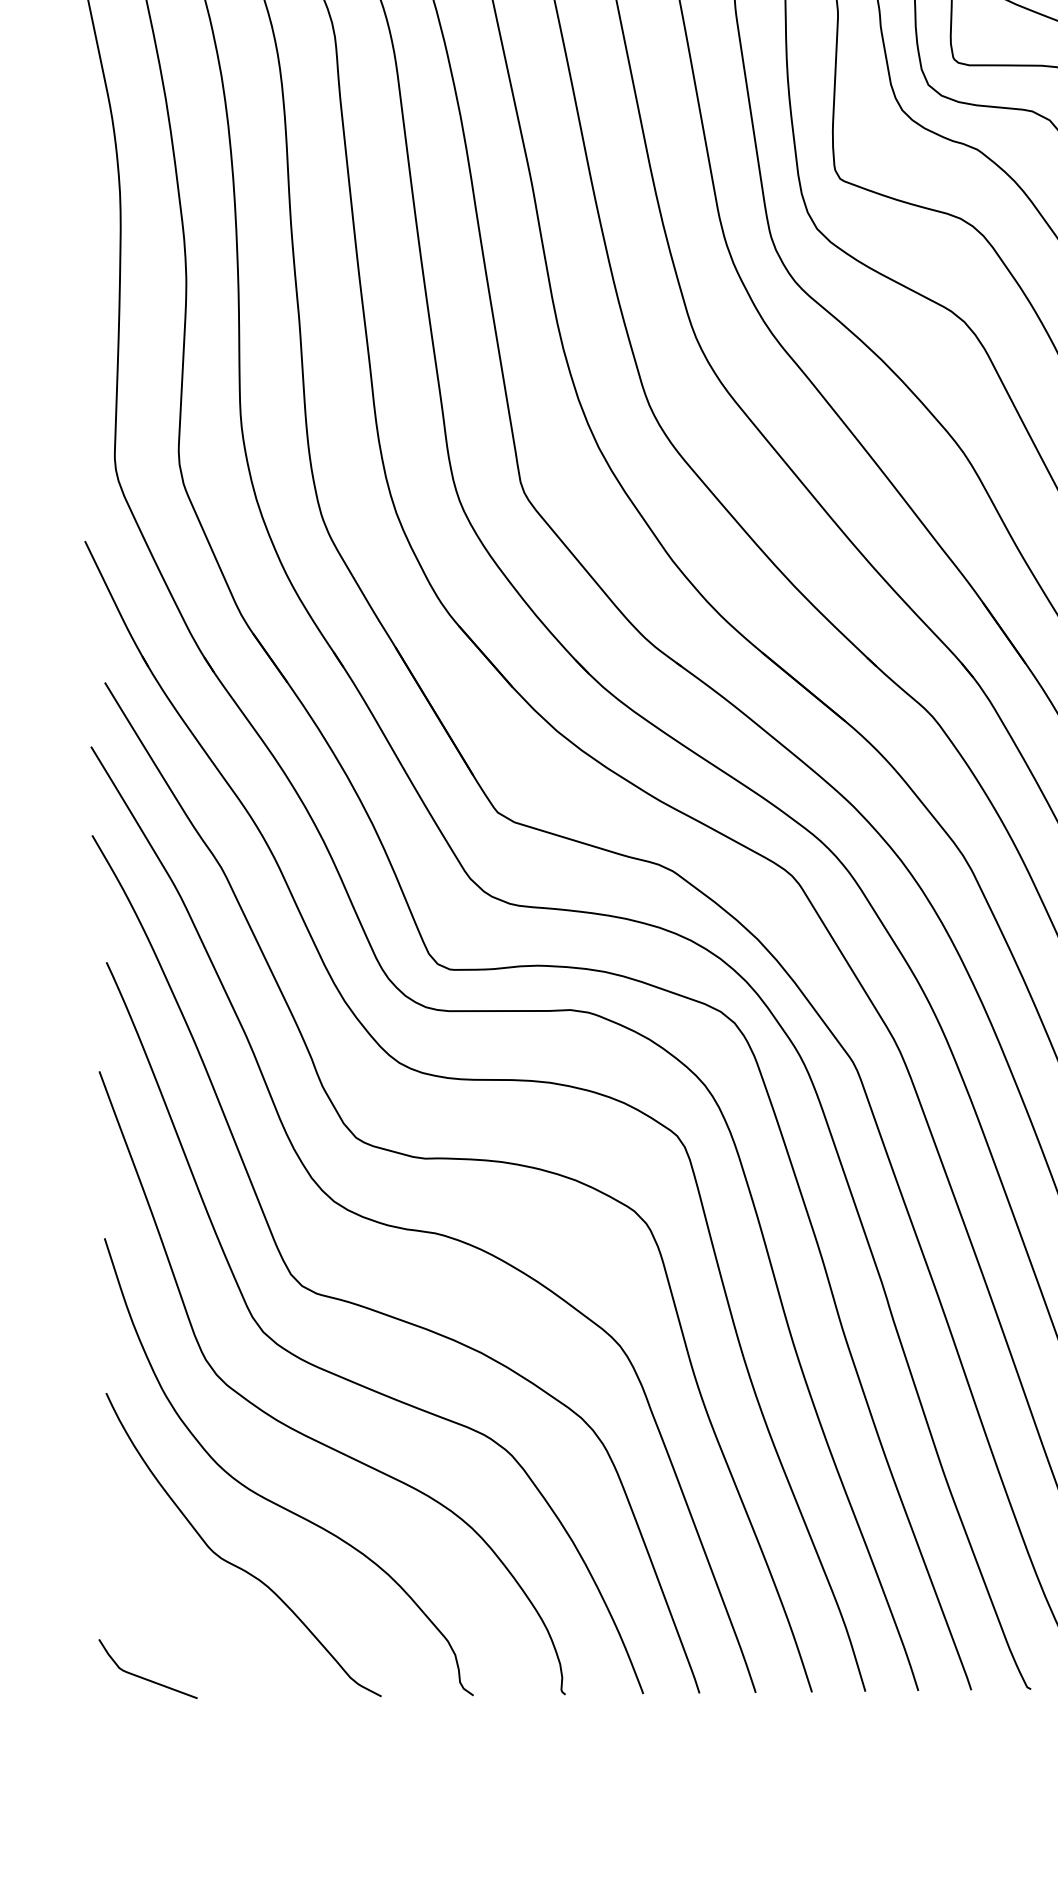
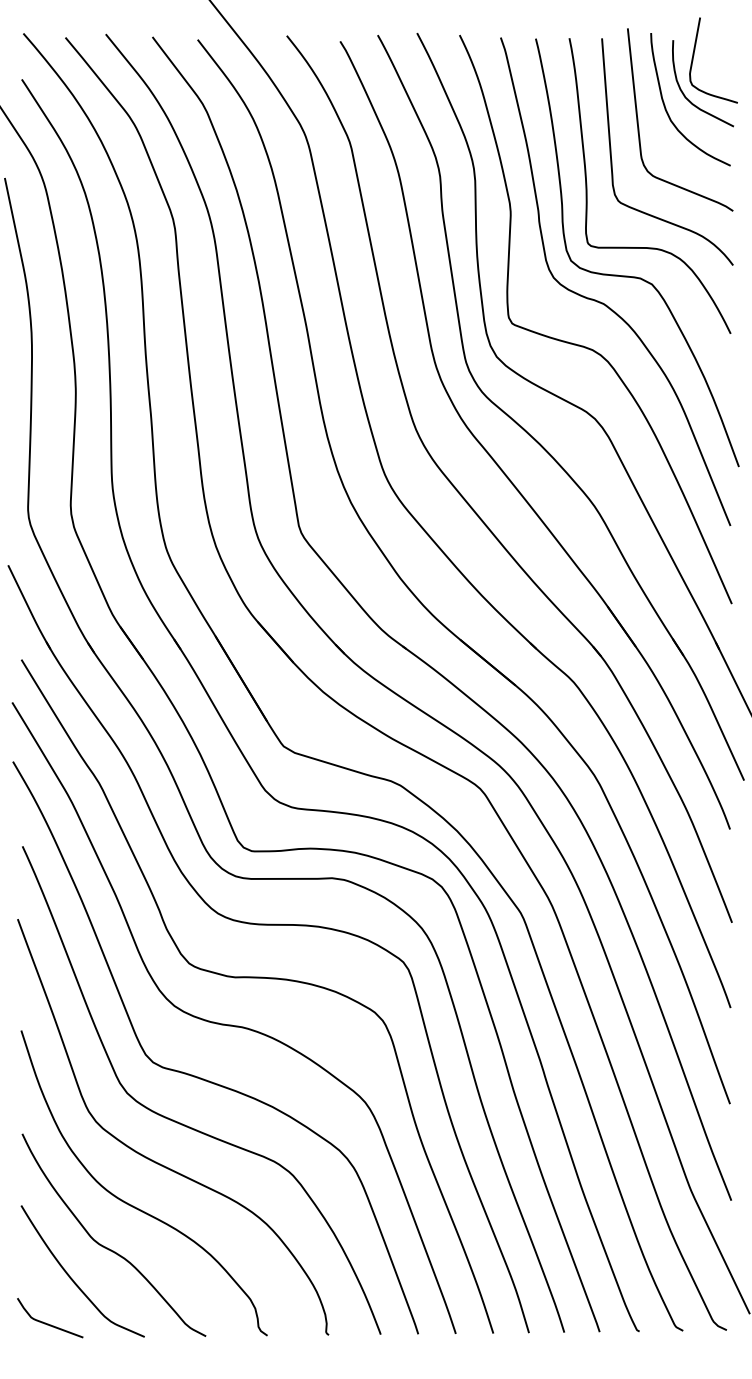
curve: (182, 1611) -> (73, 1279), added

